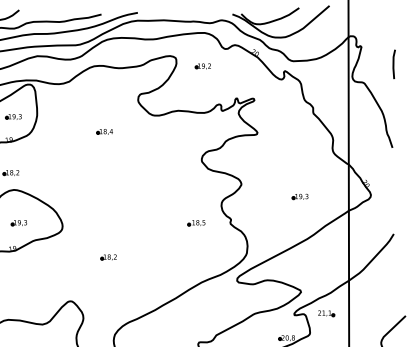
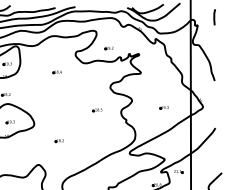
line: (393, 64) -> (214, 17), moved
part: (201, 66) -> (108, 48), moved
part: (196, 223) -> (97, 110), moved

